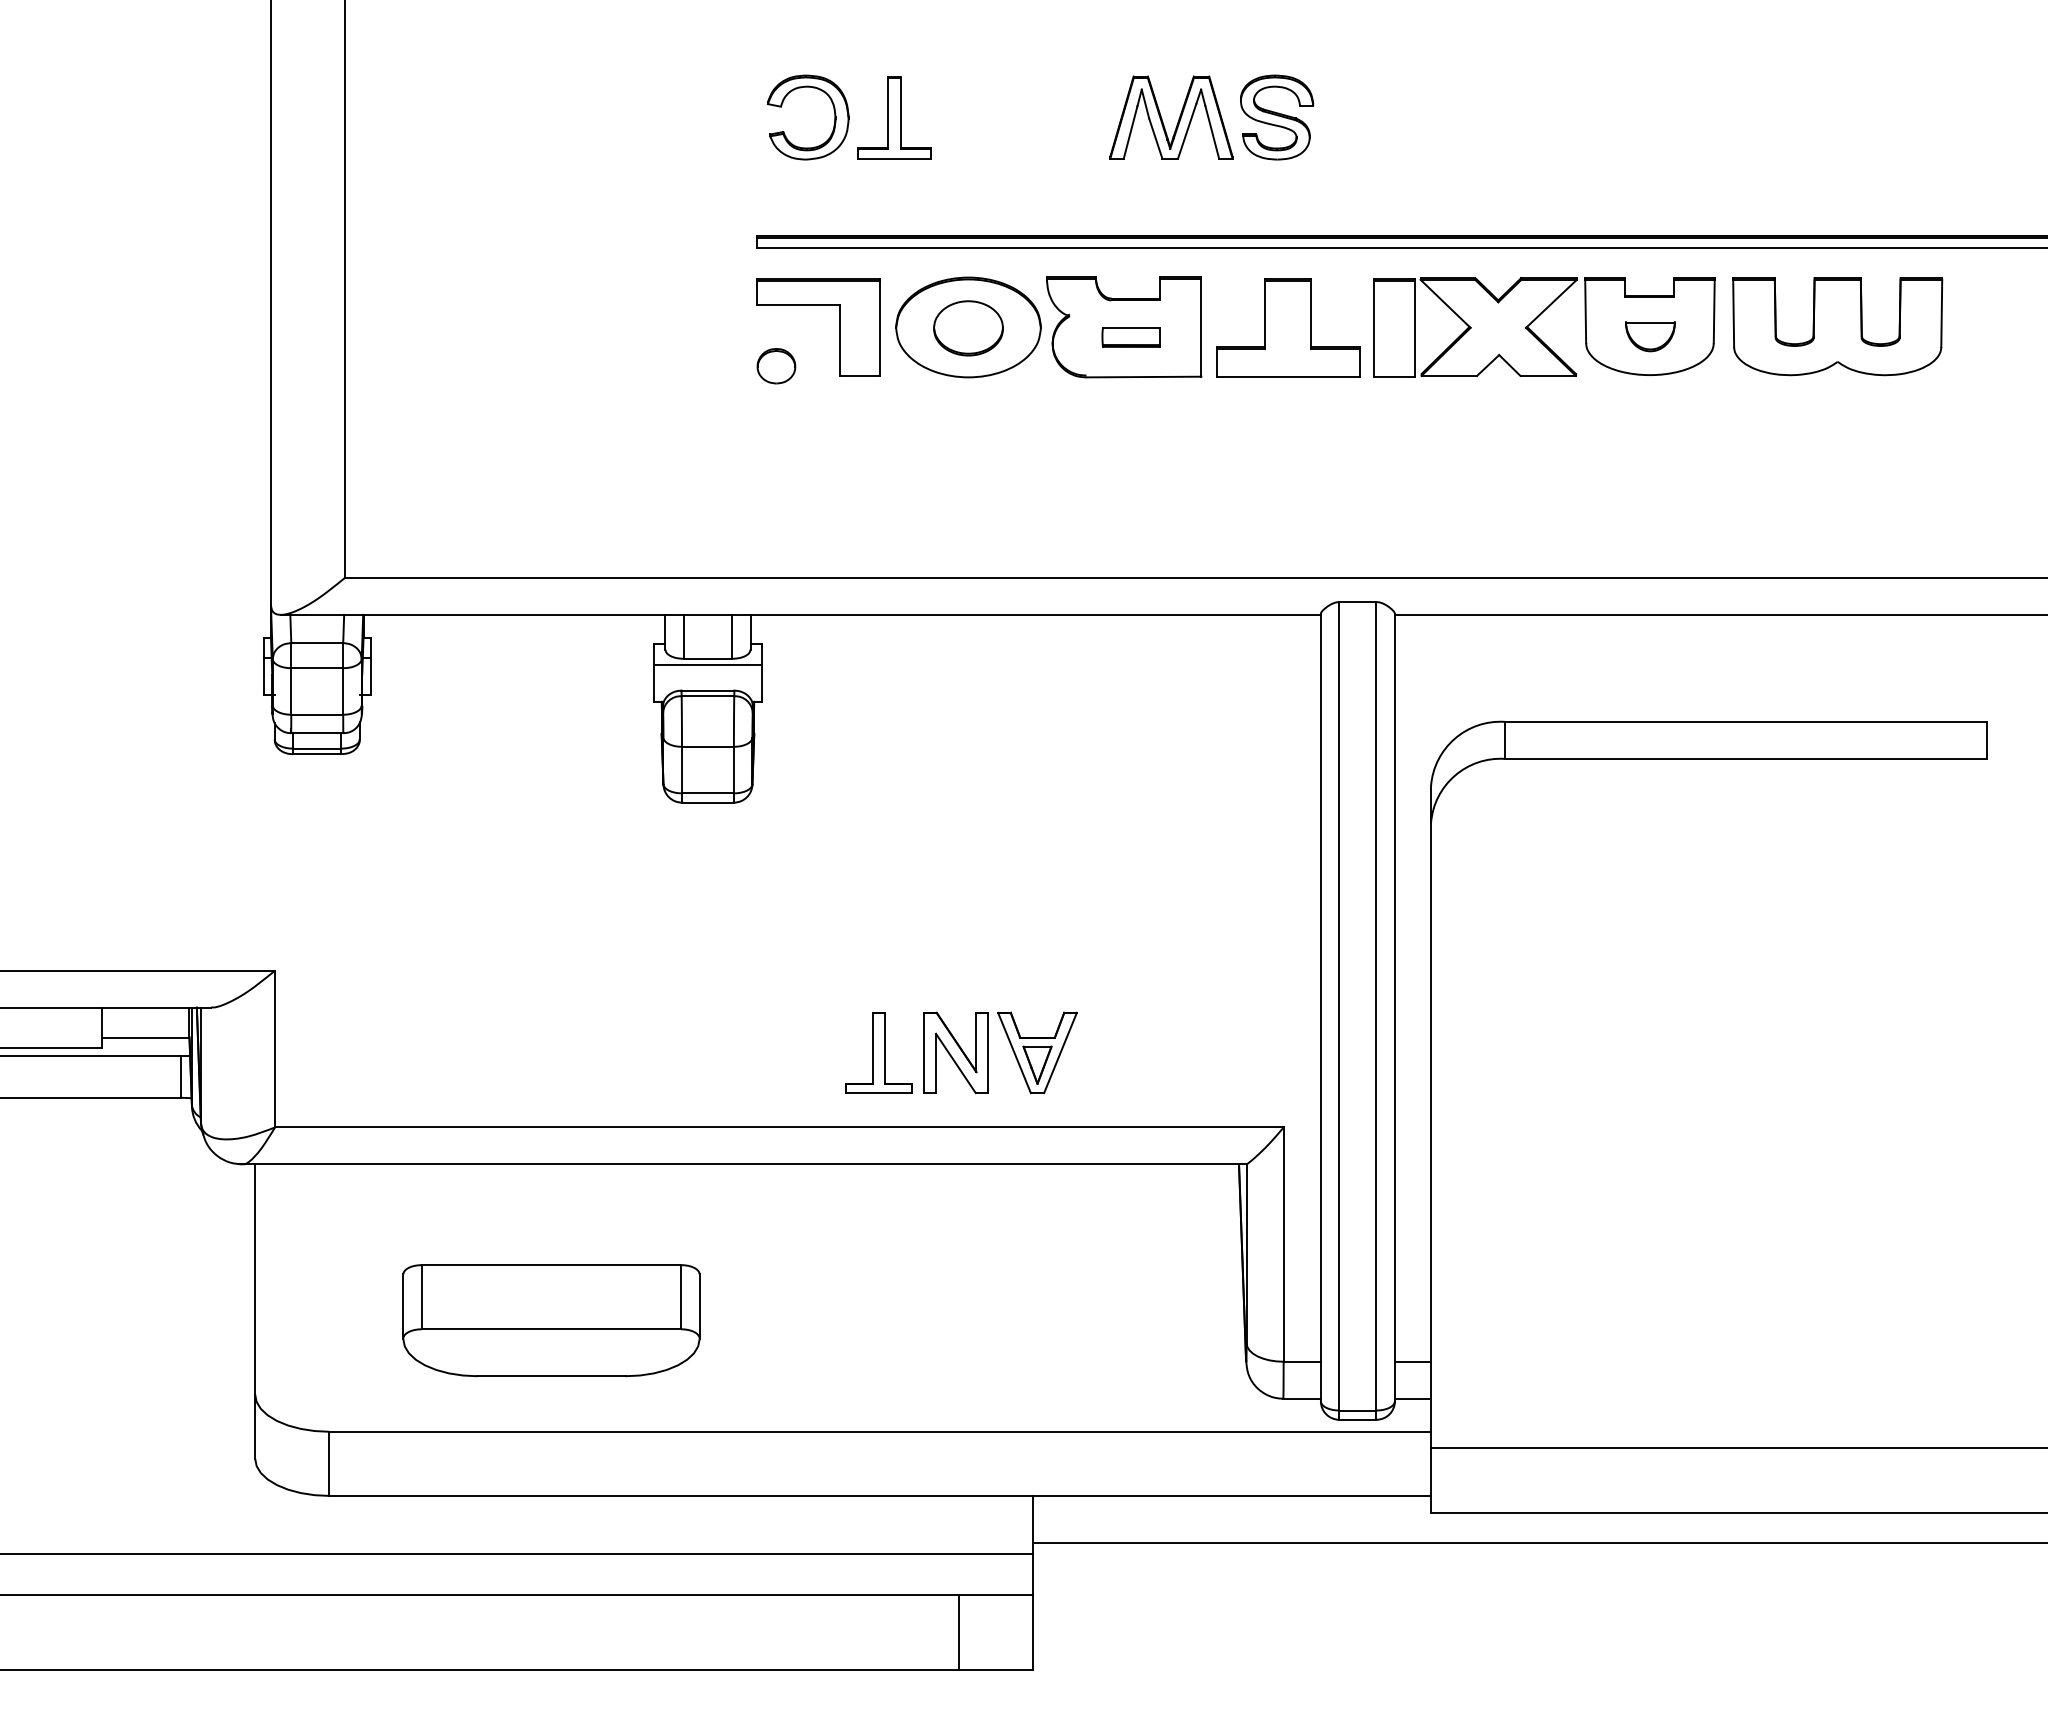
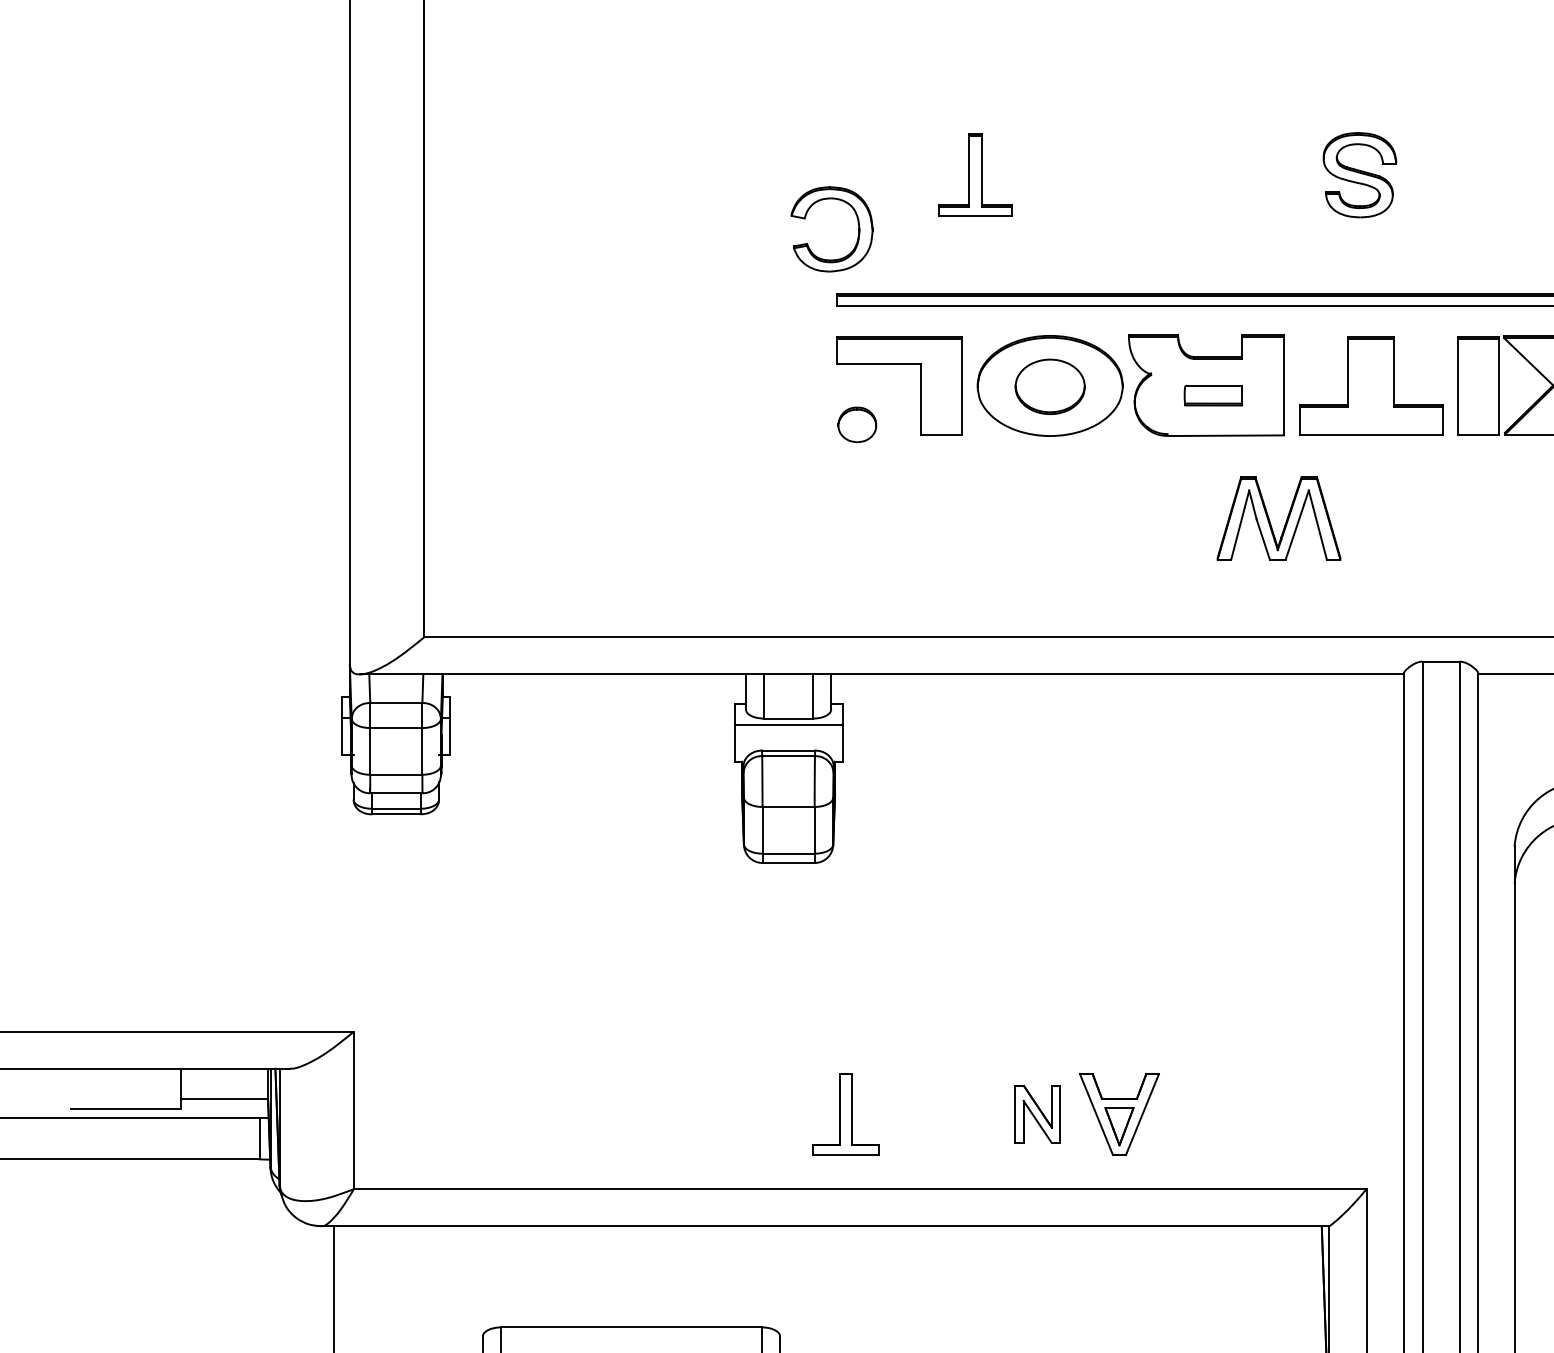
part: (833, 110) -> (857, 222), moved
part: (1178, 118) -> (1286, 519), moved
part: (878, 1052) -> (845, 1113), moved
part: (955, 1052) -> (1037, 1113), size x0.7

